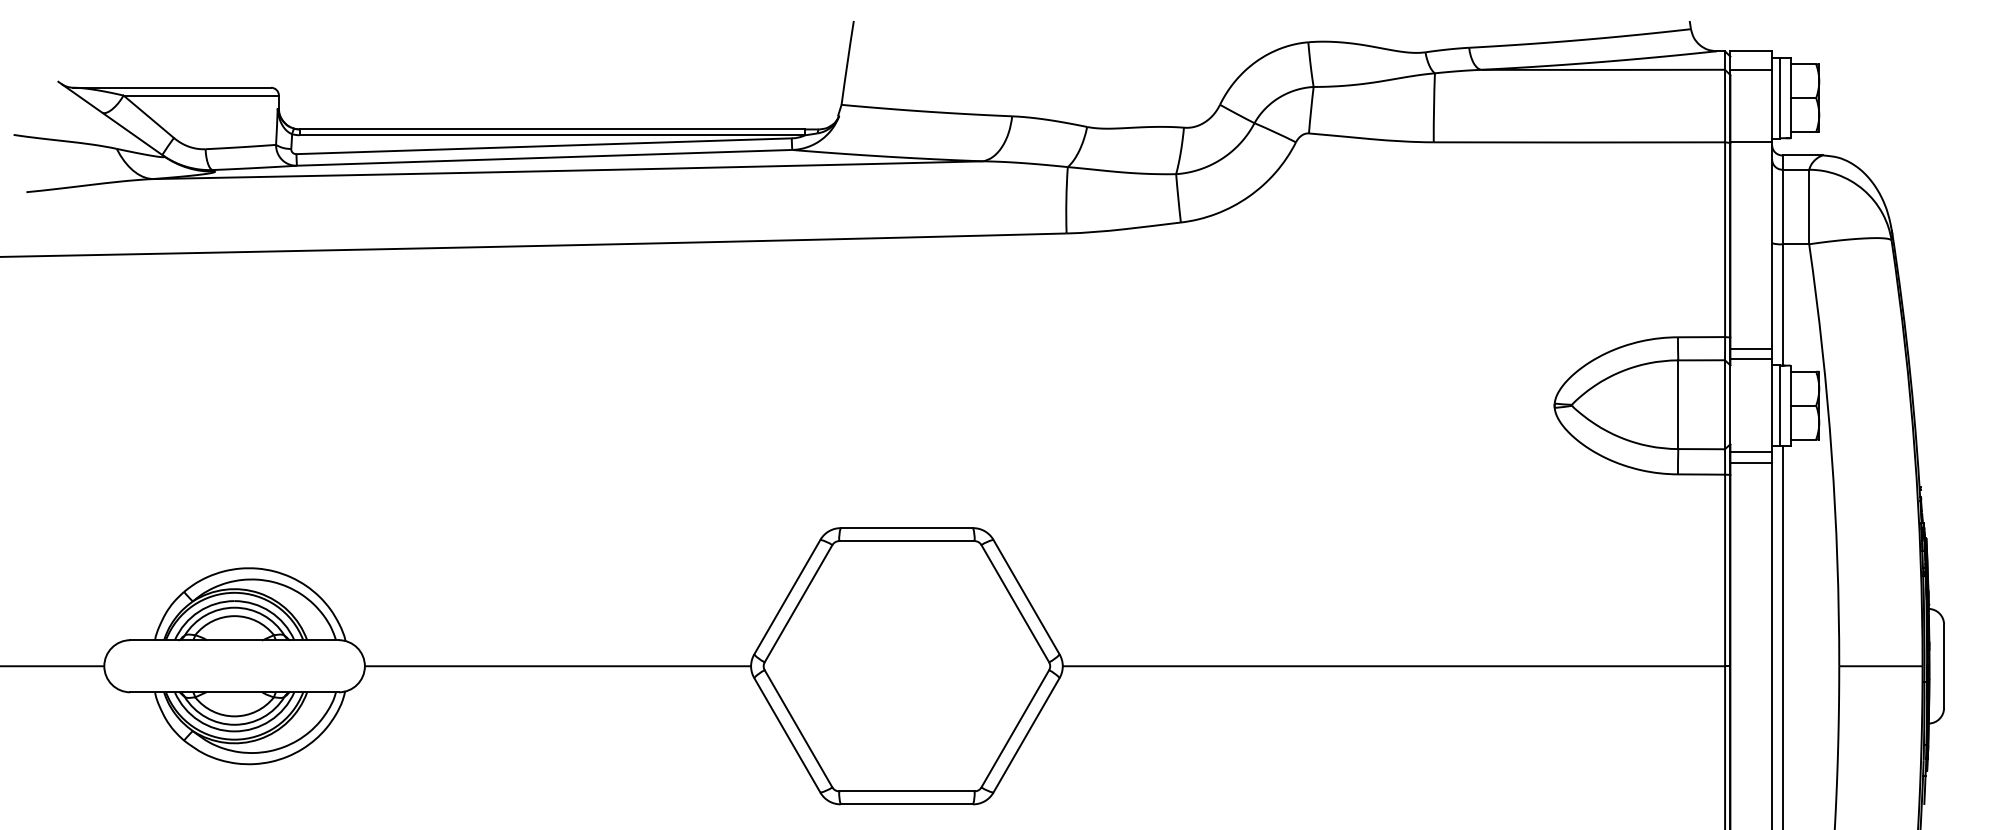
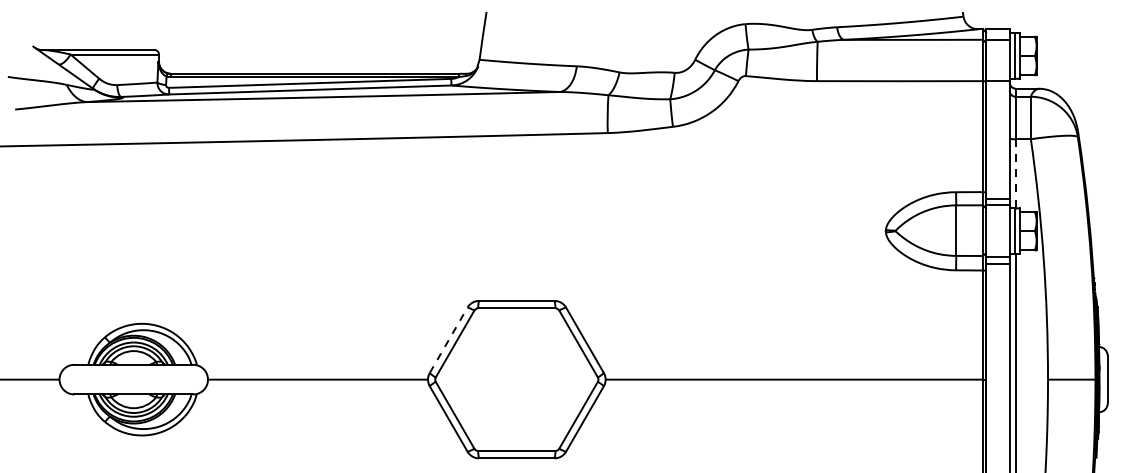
line: (1782, 304) -> (1015, 173), solid -> dashed
line: (786, 597) -> (448, 340), solid -> dashed

